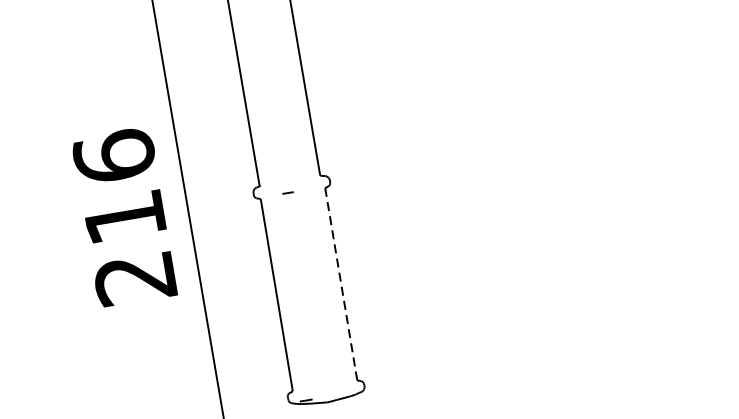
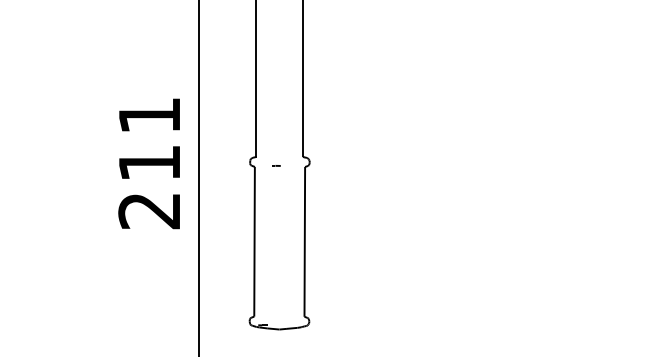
text: (114, 156) -> (149, 115), 216 -> 211
line: (340, 283) -> (304, 241), dashed -> solid

